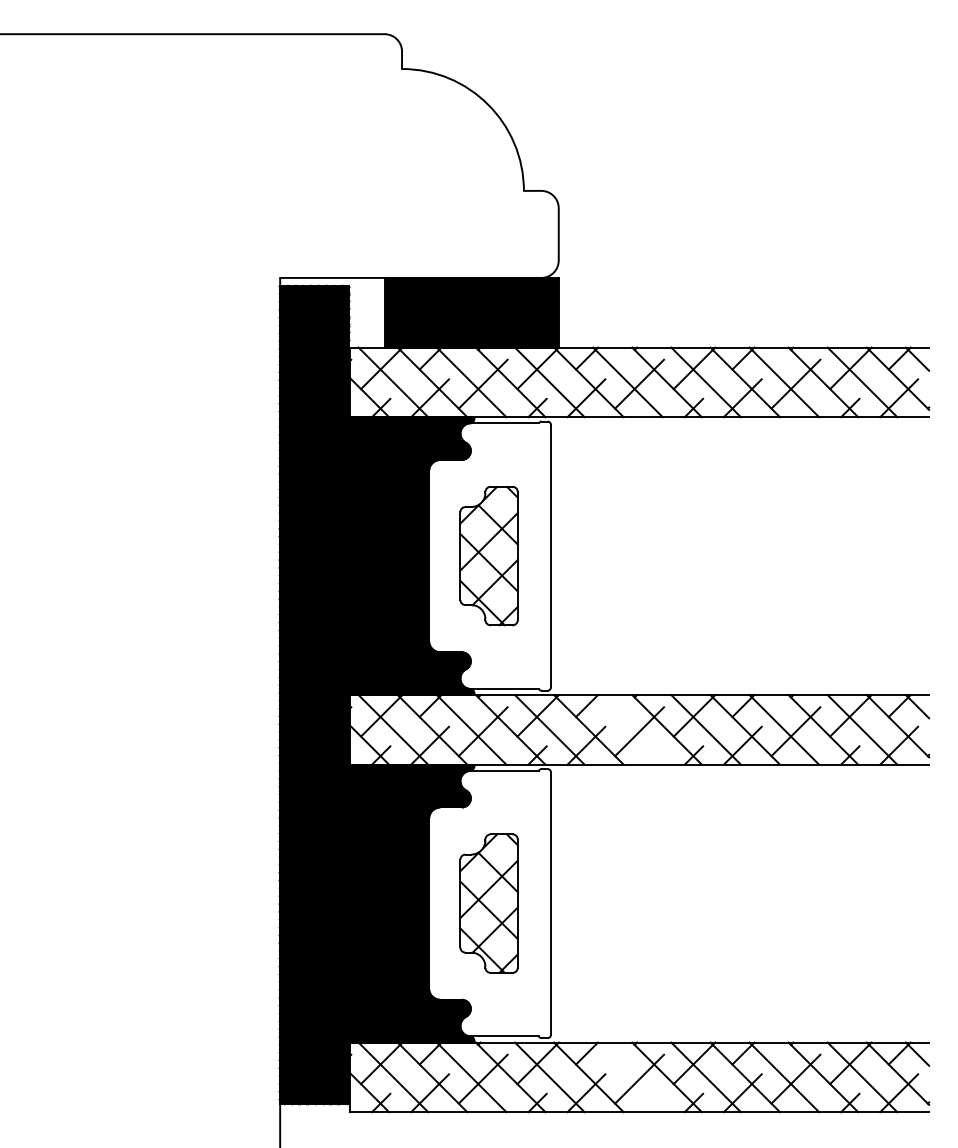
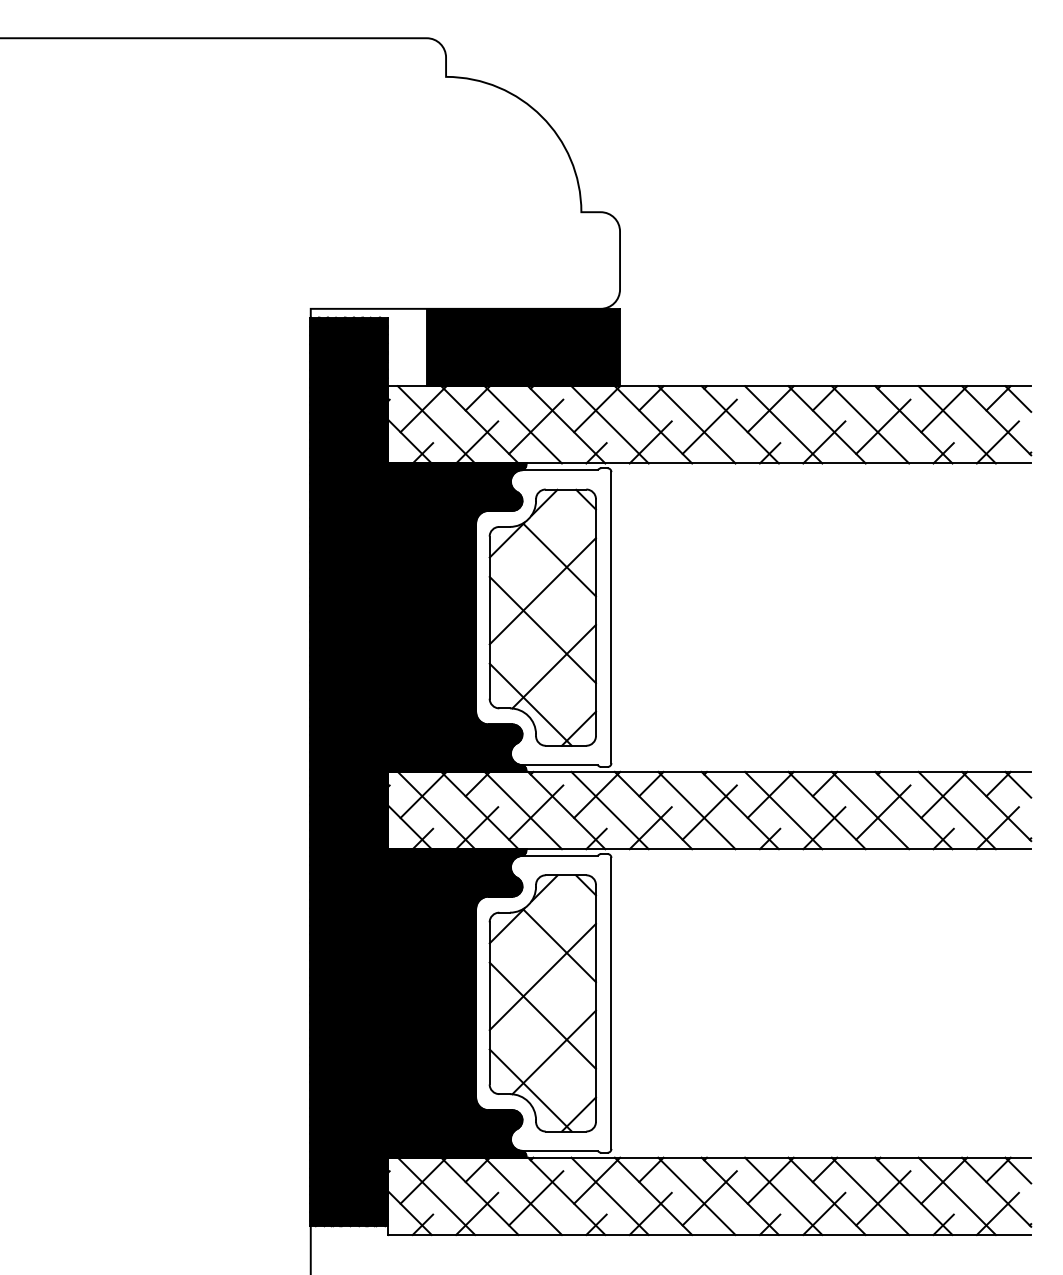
part: (488, 555) -> (542, 617), size x1.67
line: (627, 729) -> (696, 810), added
part: (488, 903) -> (542, 1003), size x1.67
line: (627, 1076) -> (696, 1195), added

